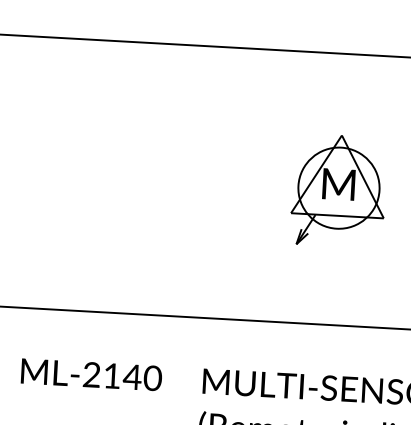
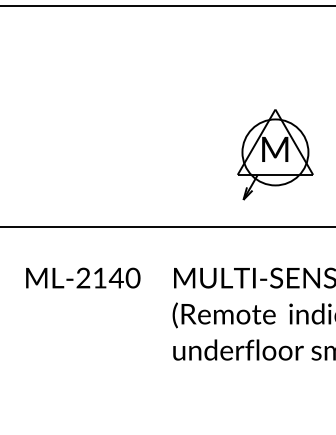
part: (338, 190) -> (275, 154), moved

